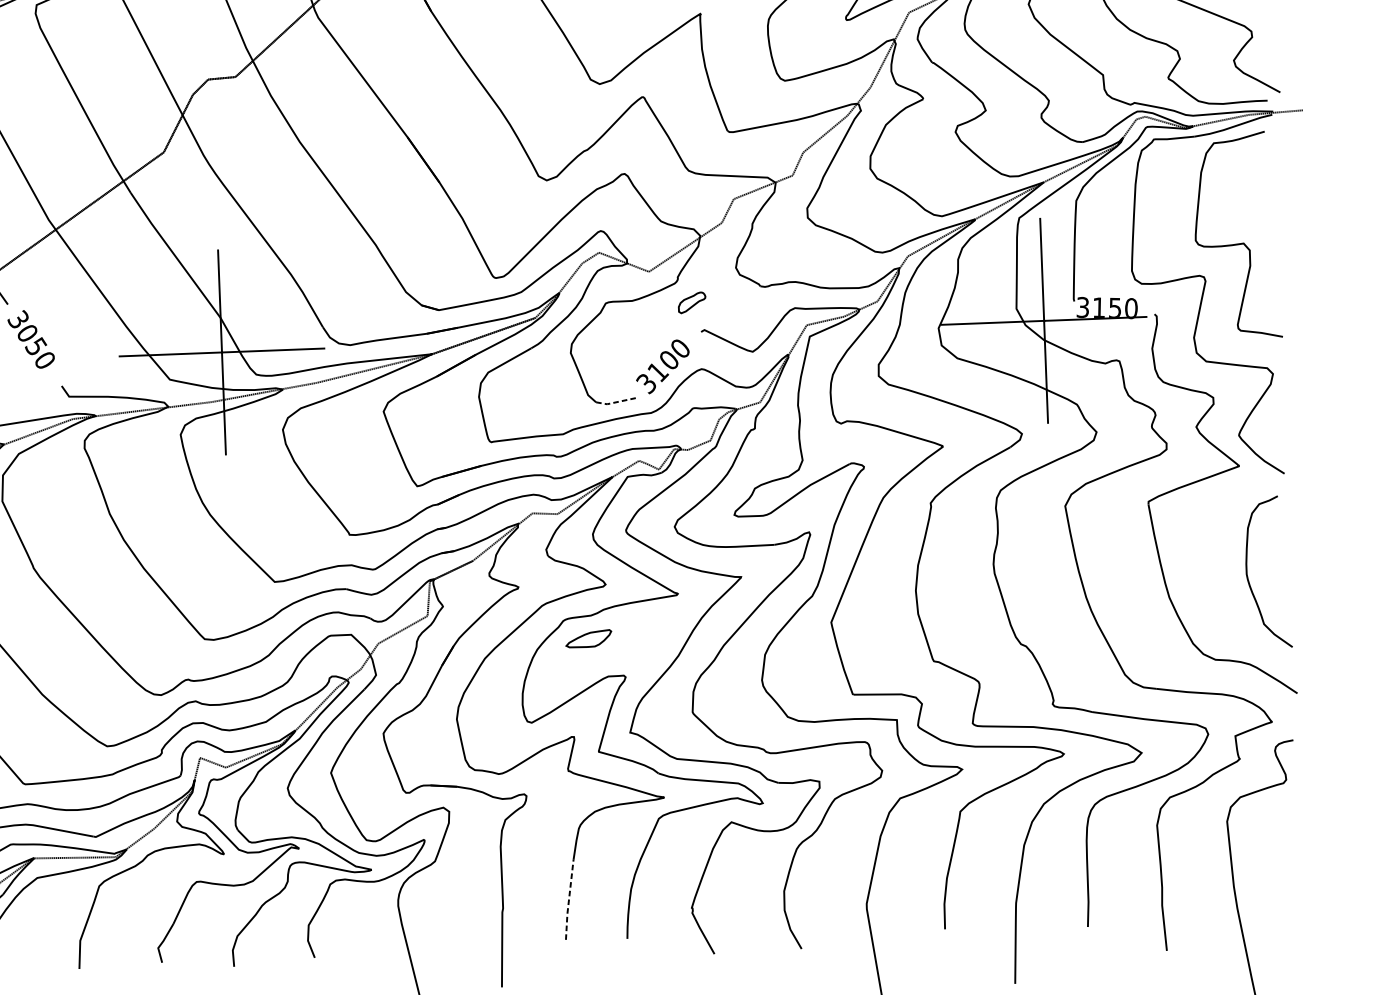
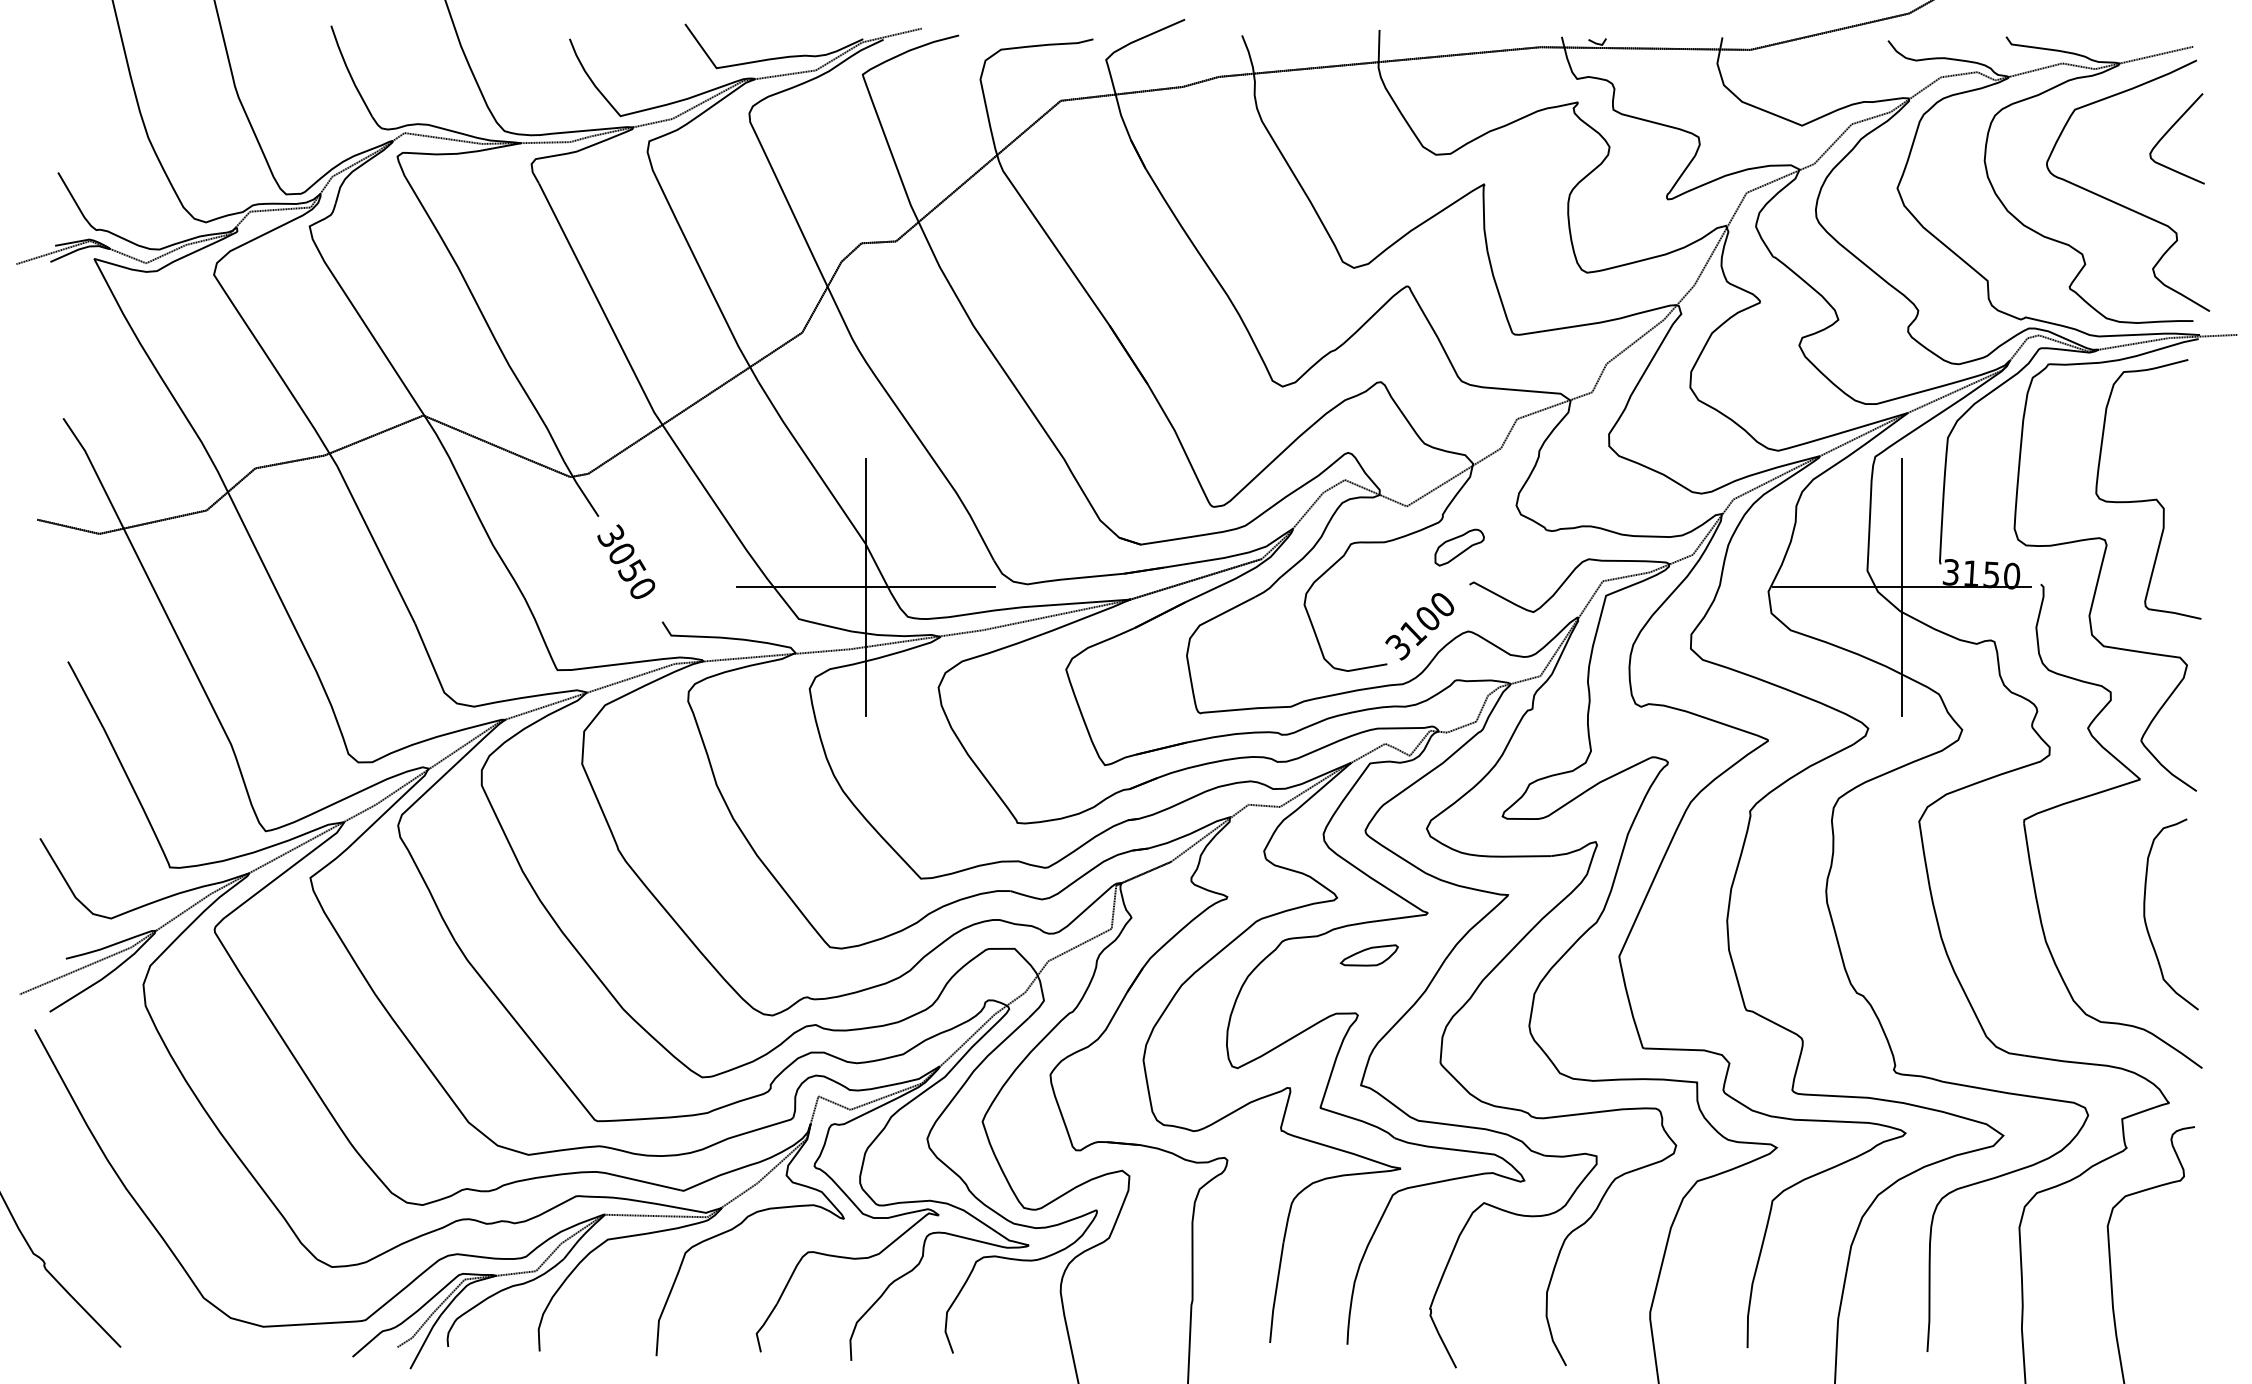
part: (692, 302) -> (1459, 547), size x1.43
line: (617, 401) -> (1360, 668), dashed -> solid
part: (588, 638) -> (1368, 955), moved
line: (568, 899) -> (1275, 1292), dashed -> solid

